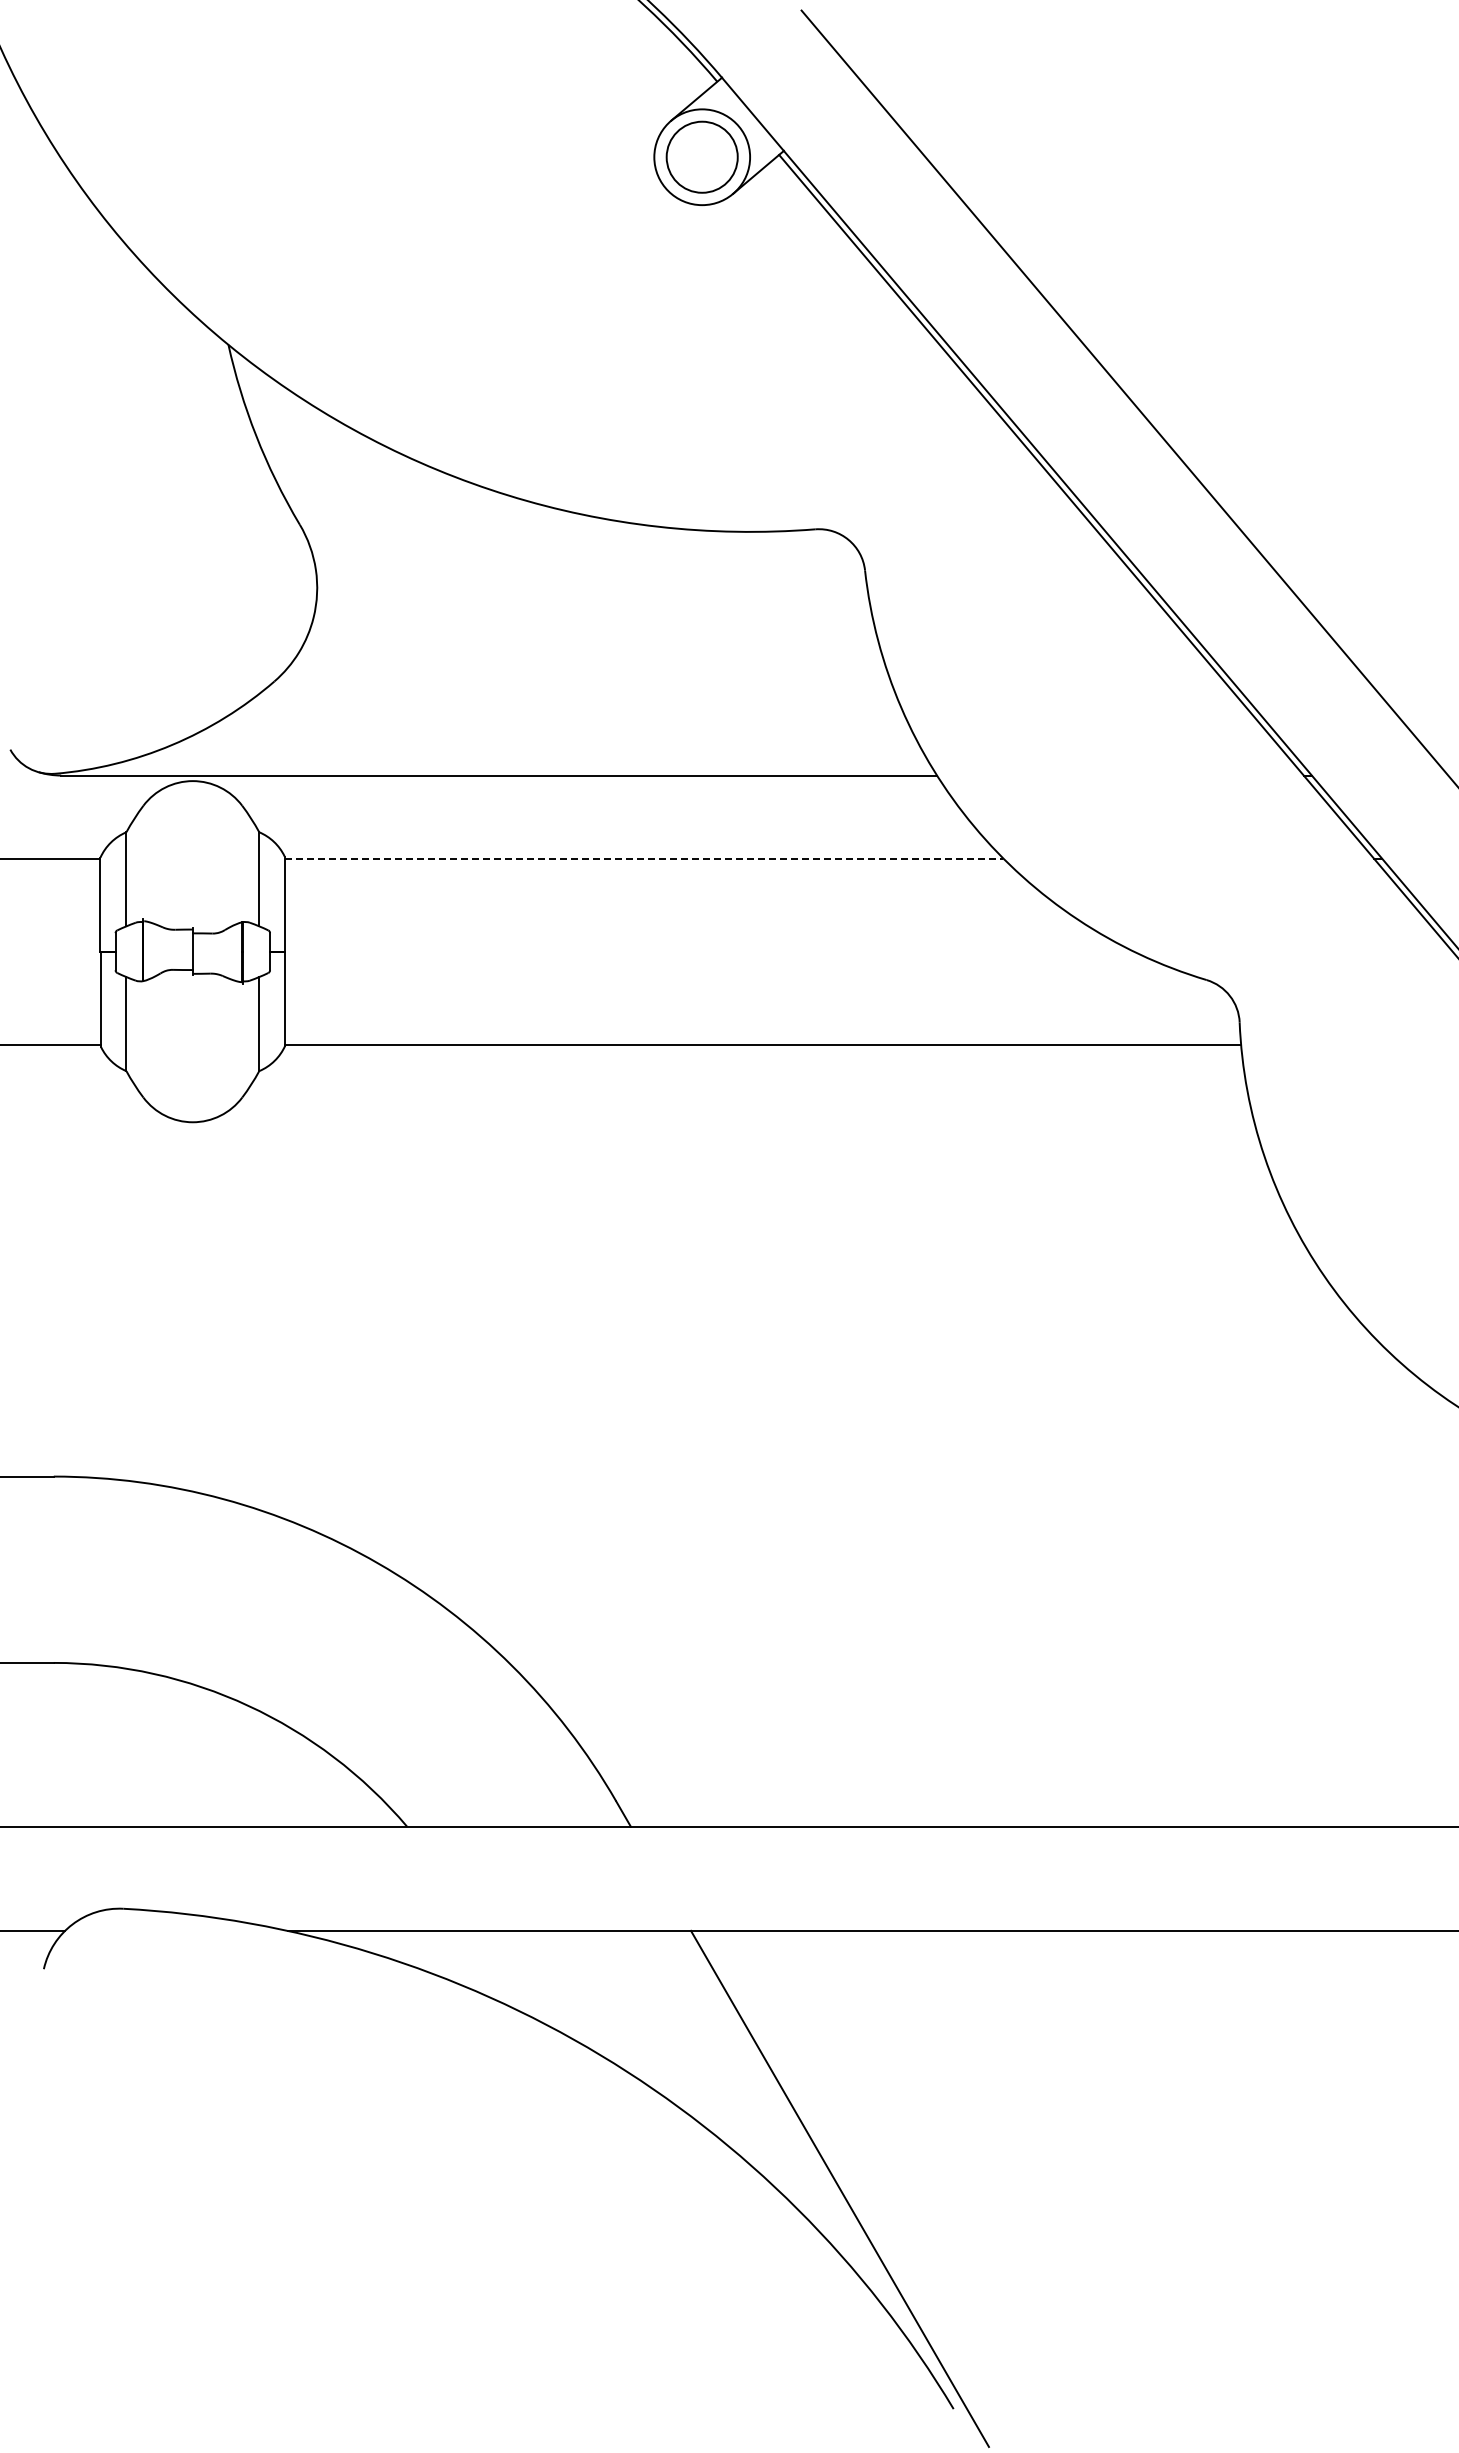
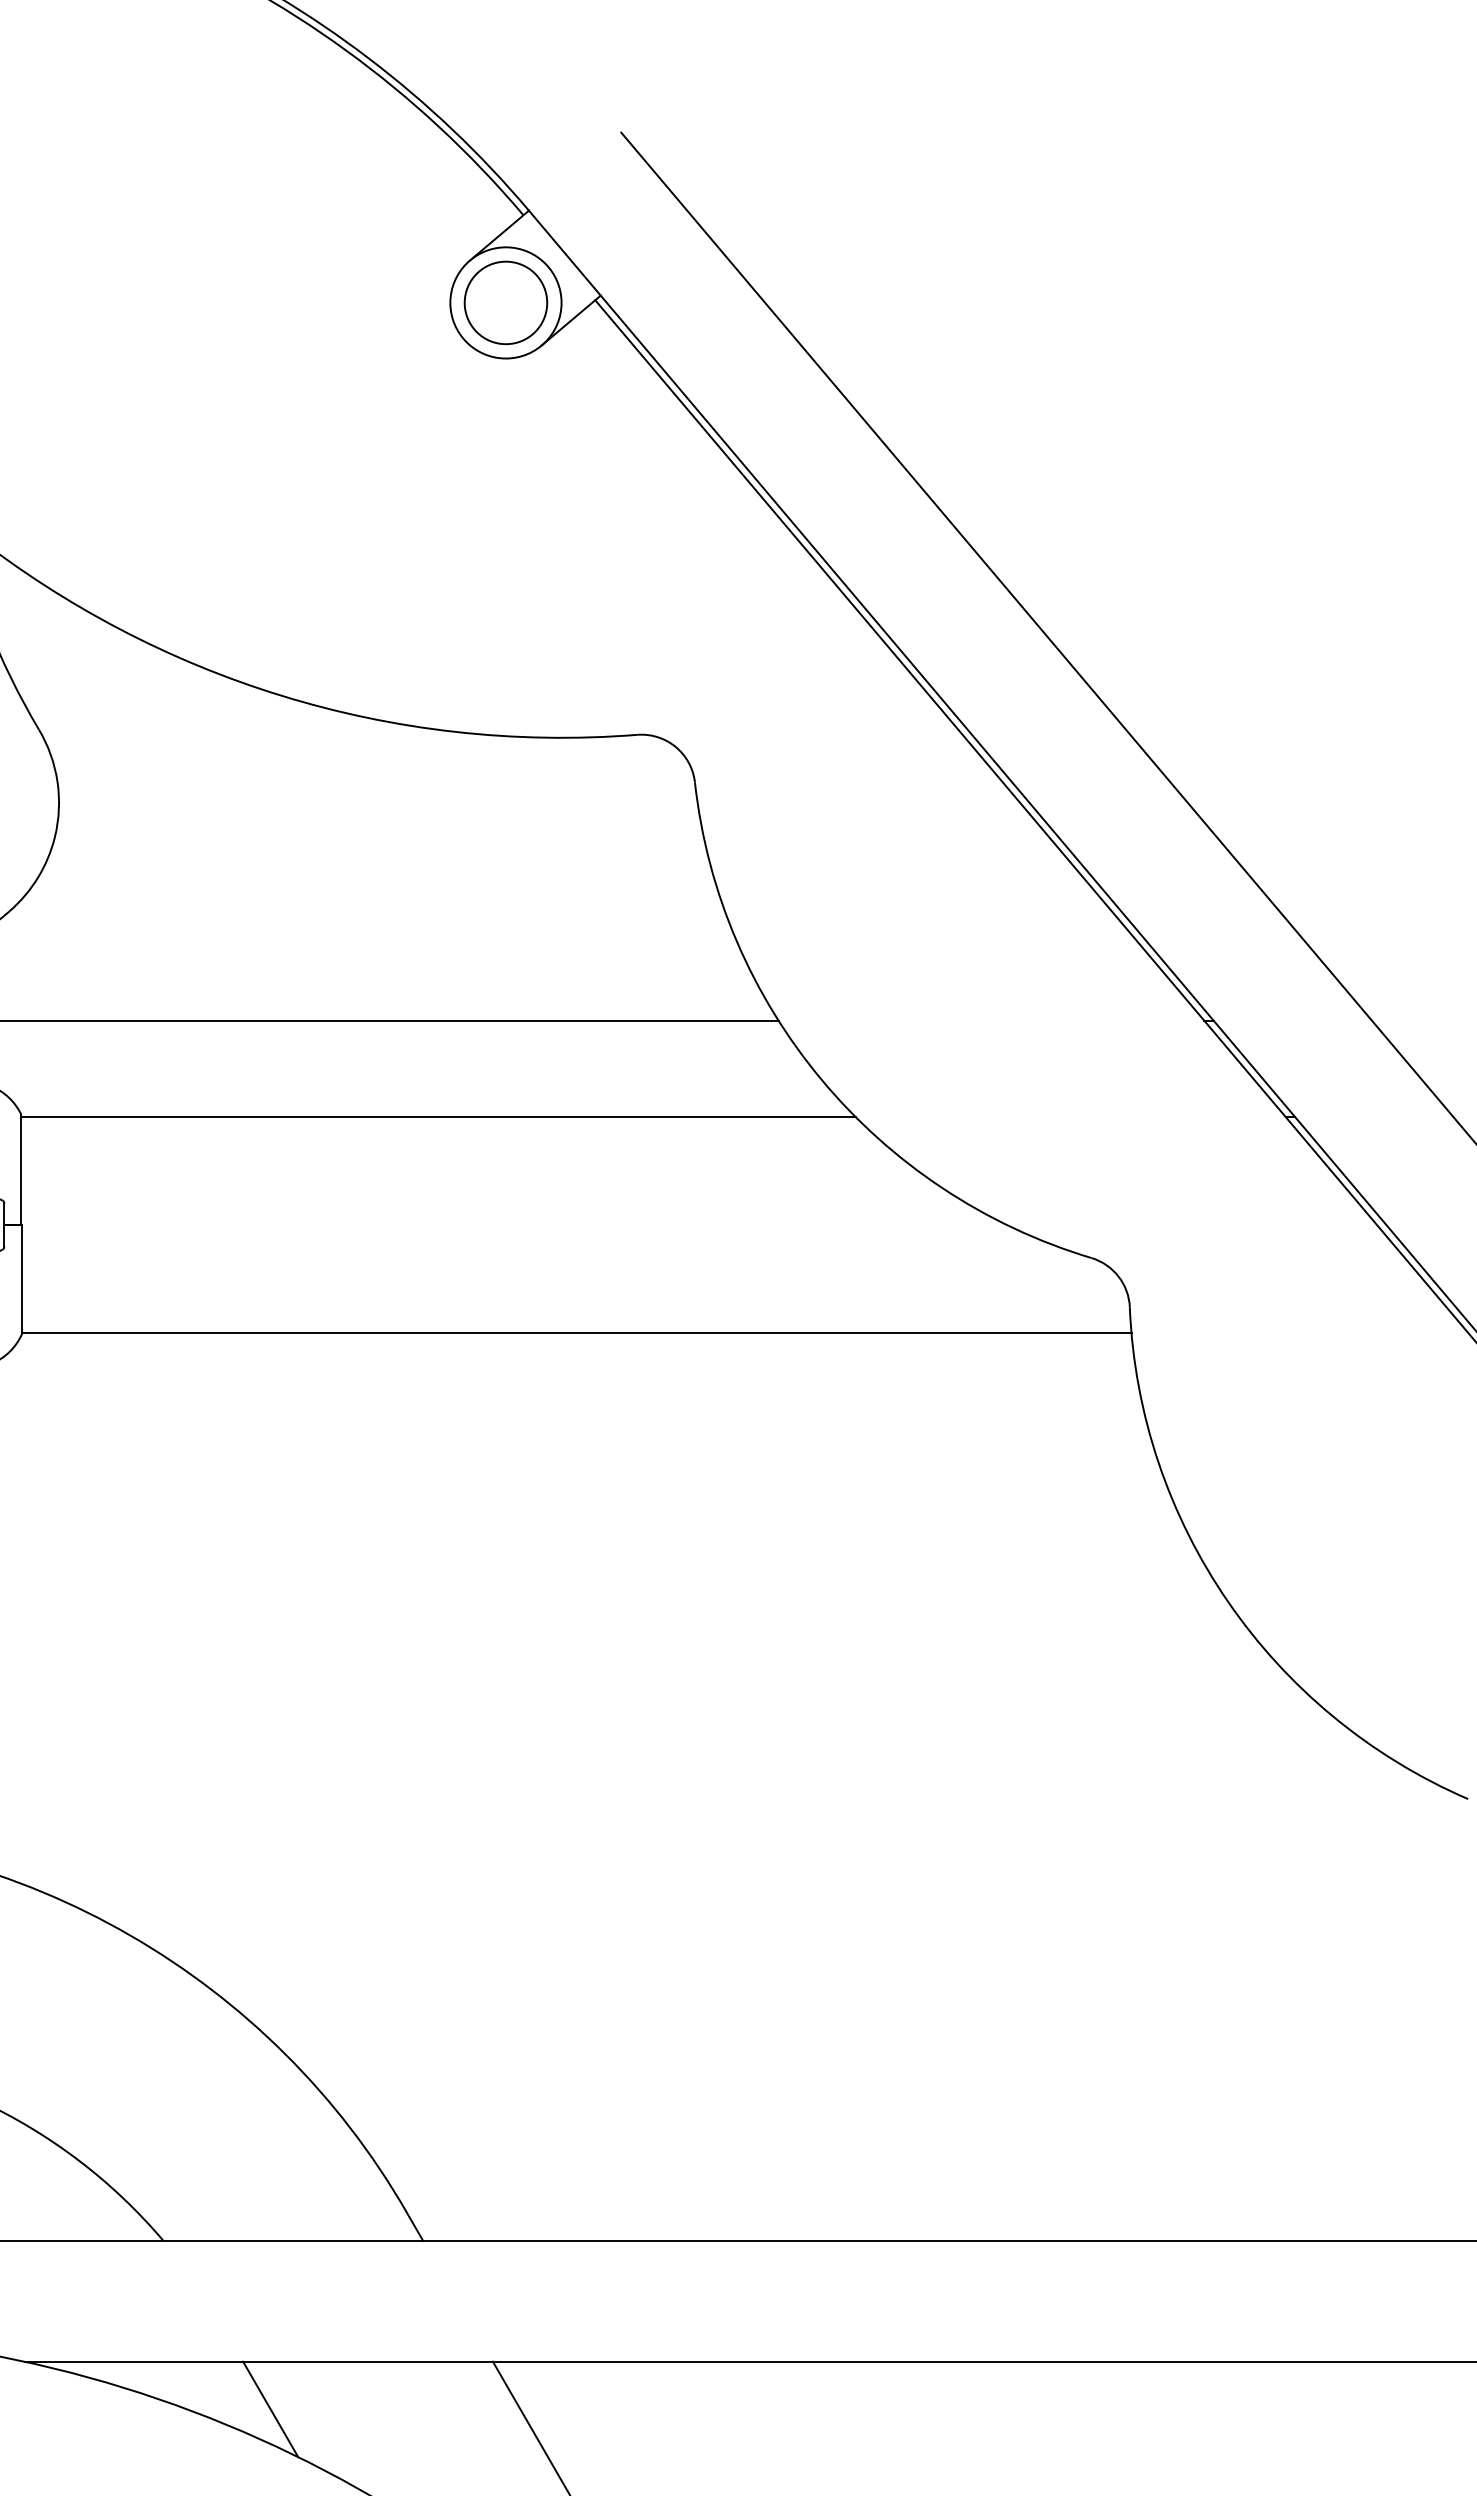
line: (644, 858) -> (438, 1116), dashed -> solid
line: (499, 1971) -> (270, 2408), added

